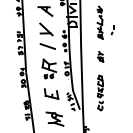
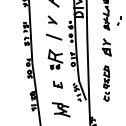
part: (46, 29) -> (52, 20), size x0.6
part: (100, 56) -> (106, 47), size x1.6
part: (51, 93) -> (57, 84), size x0.6

